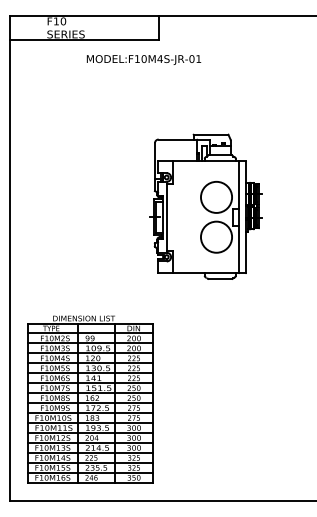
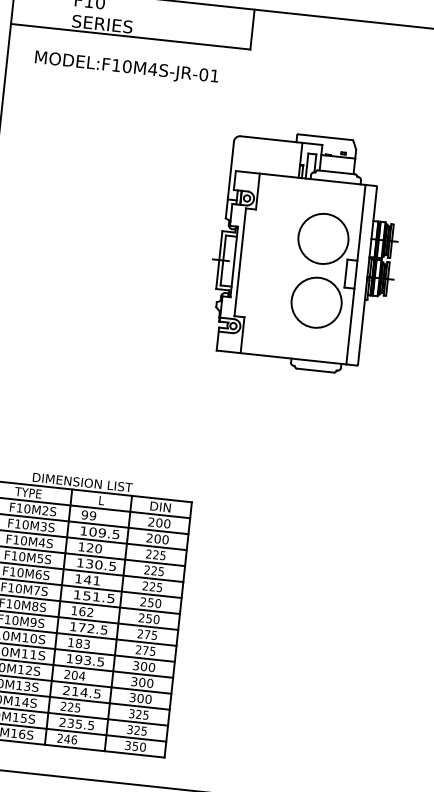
text: (143, 59) -> (126, 67), moved
part: (205, 206) -> (304, 251), moved

